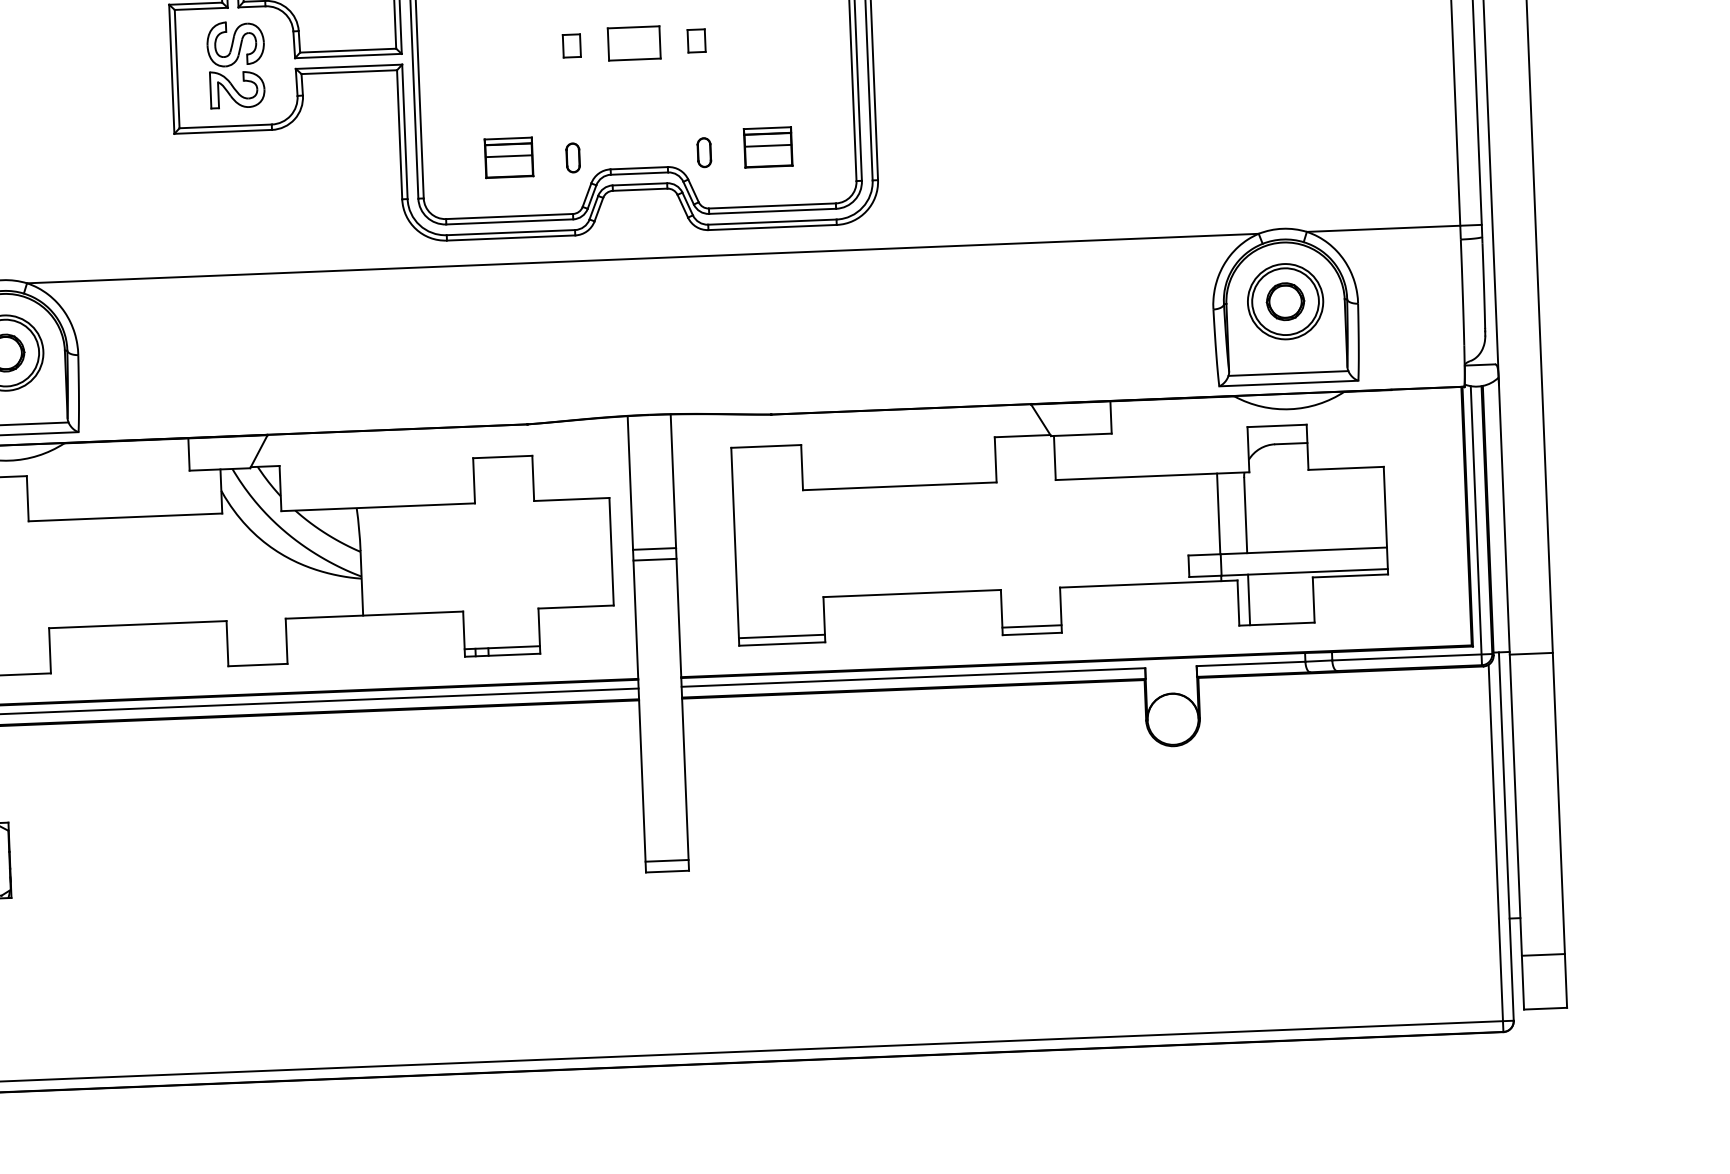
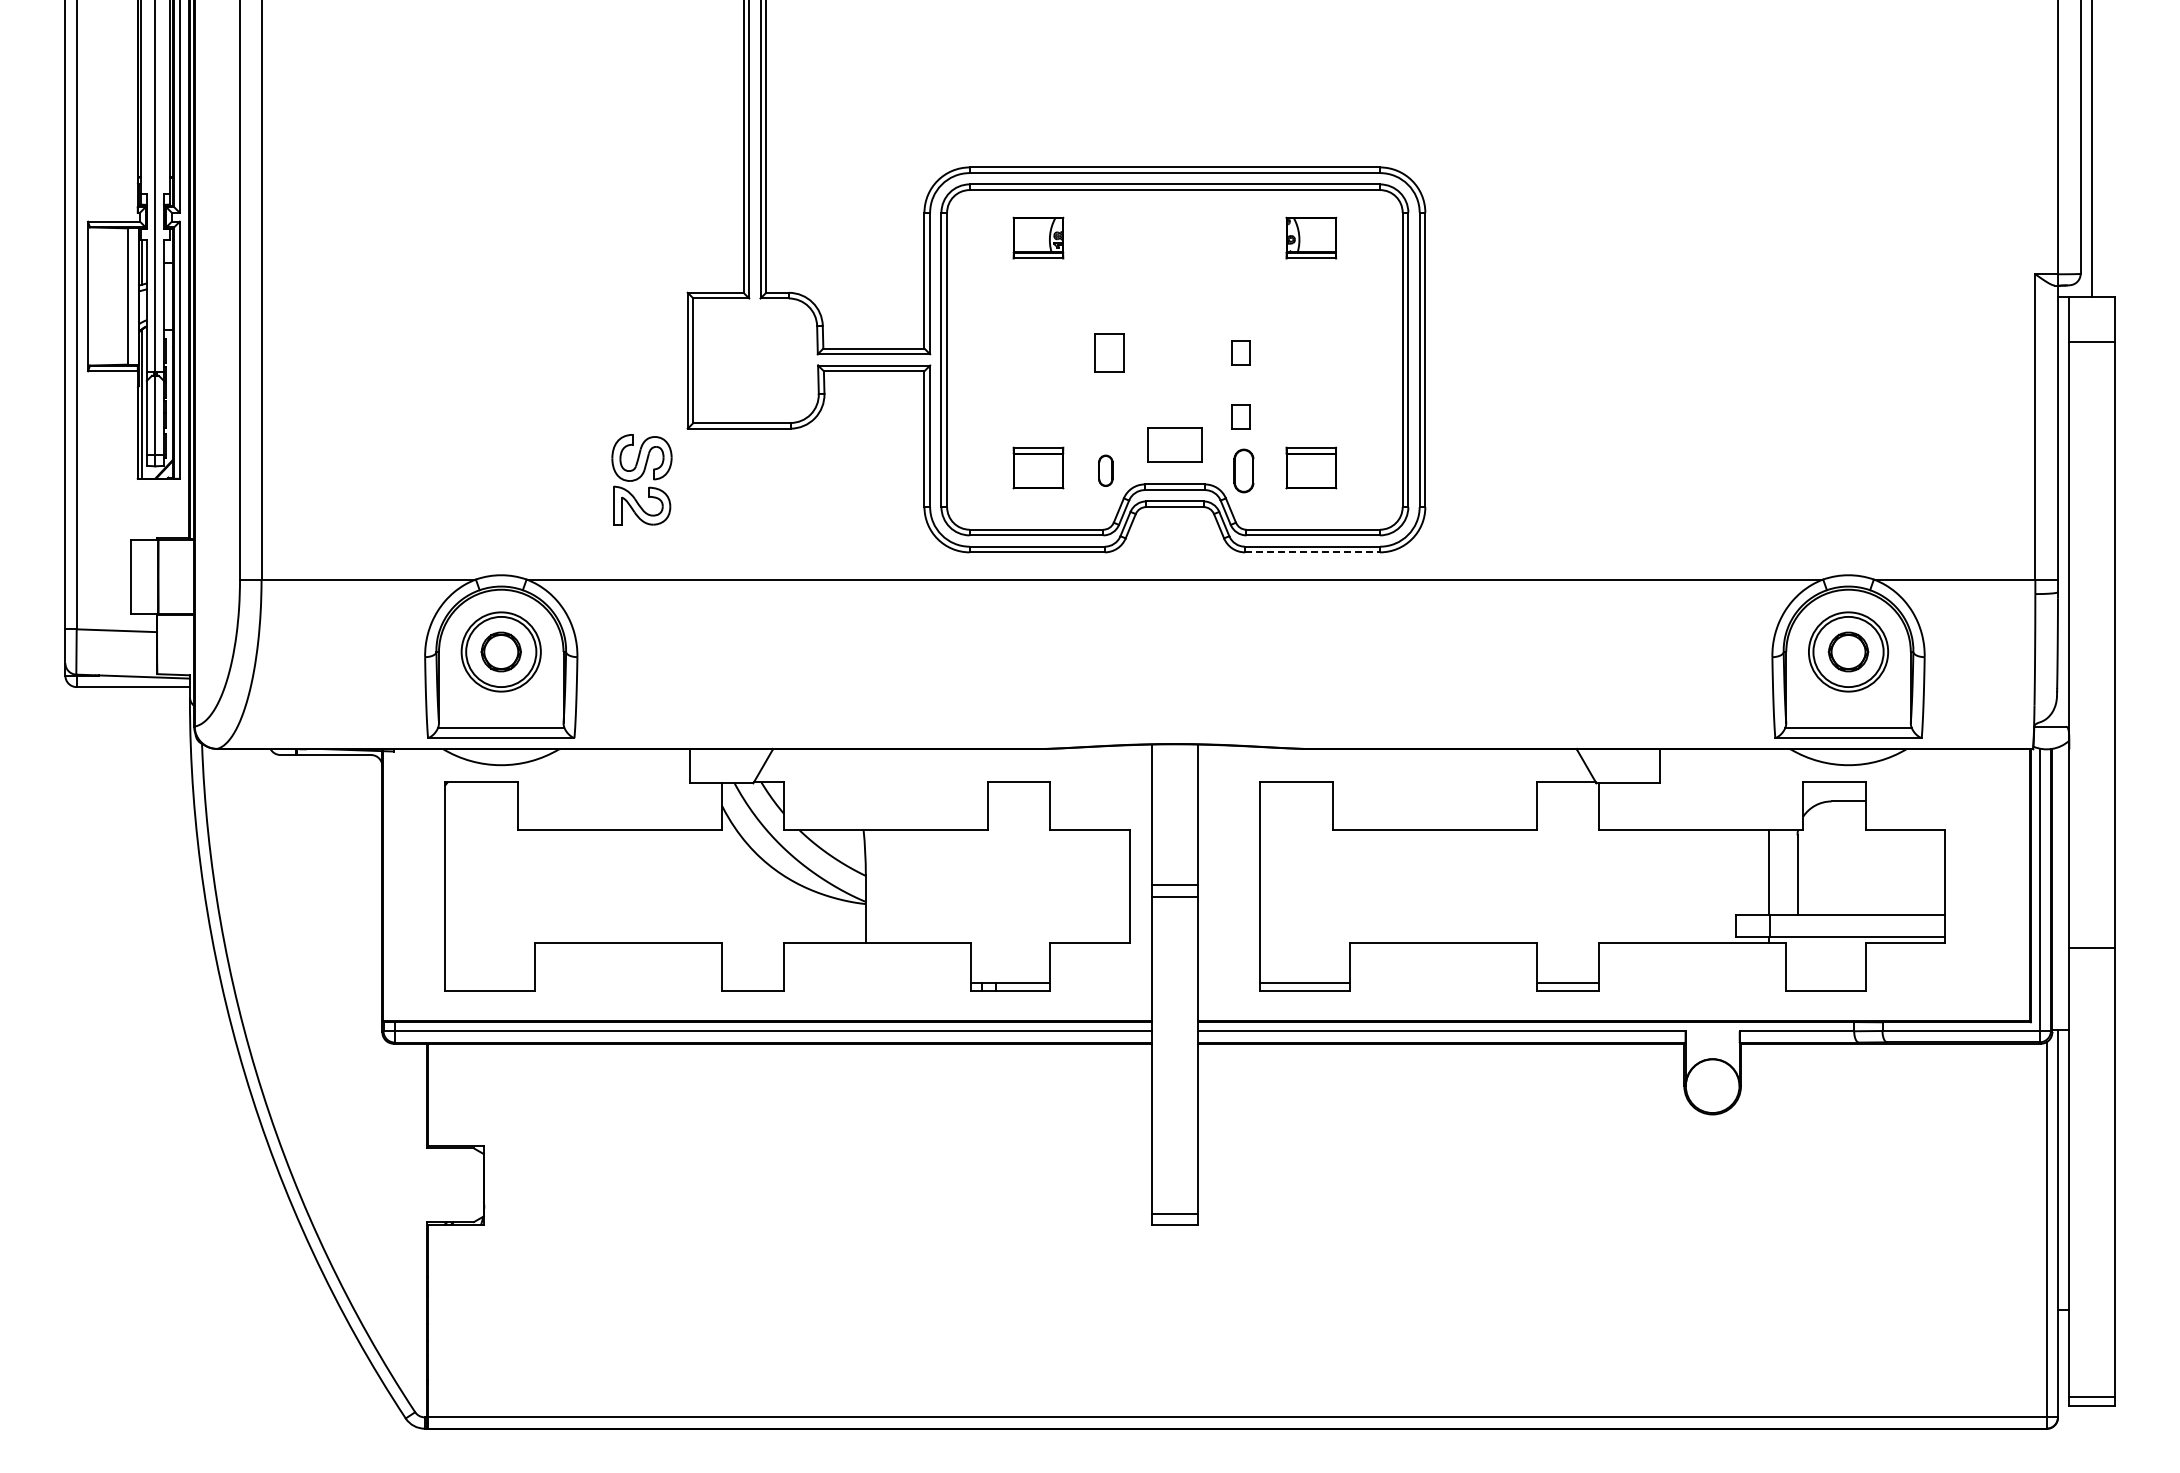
part: (633, 42) -> (1174, 444), moved
part: (571, 45) -> (1108, 352), size x1.6
part: (236, 64) -> (641, 479), moved
part: (698, 101) -> (1240, 416), added
line: (767, 146) -> (1310, 466), removed
part: (703, 152) -> (1243, 470), size x1.4
line: (509, 156) -> (1038, 466), removed
line: (772, 227) -> (1312, 552), solid -> dashed
line: (1248, 599) -> (1797, 963), removed
line: (1530, 653) -> (2091, 948), moved
line: (1542, 955) -> (2091, 1397), moved

